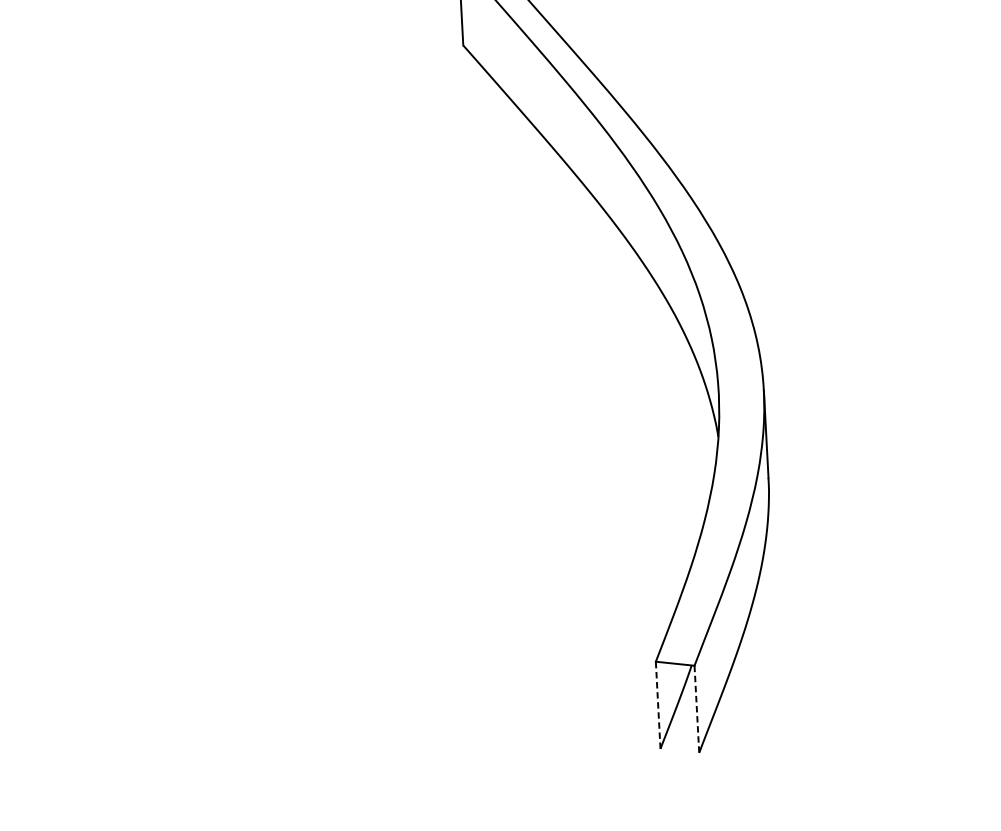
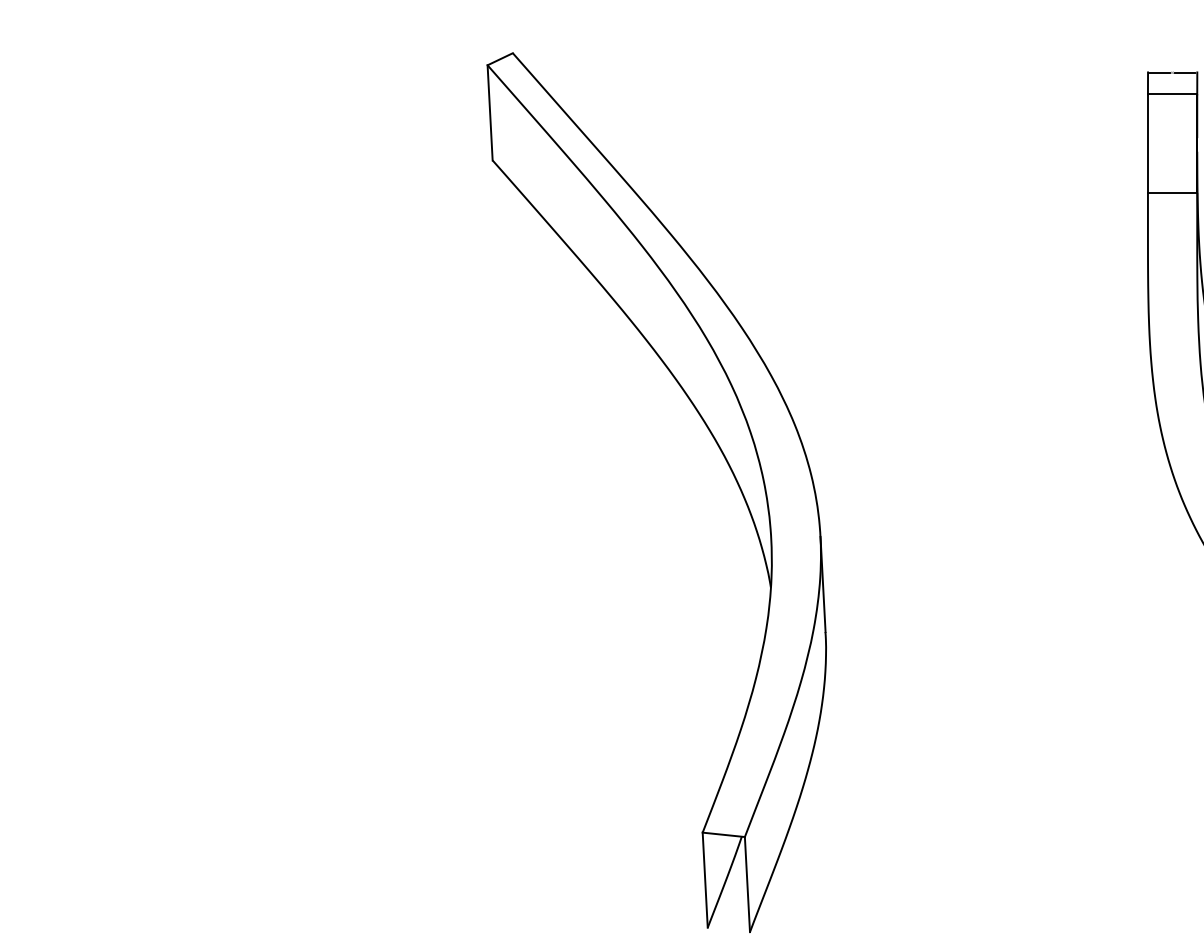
line: (658, 705) -> (705, 880), dashed -> solid
line: (696, 709) -> (747, 884), dashed -> solid

